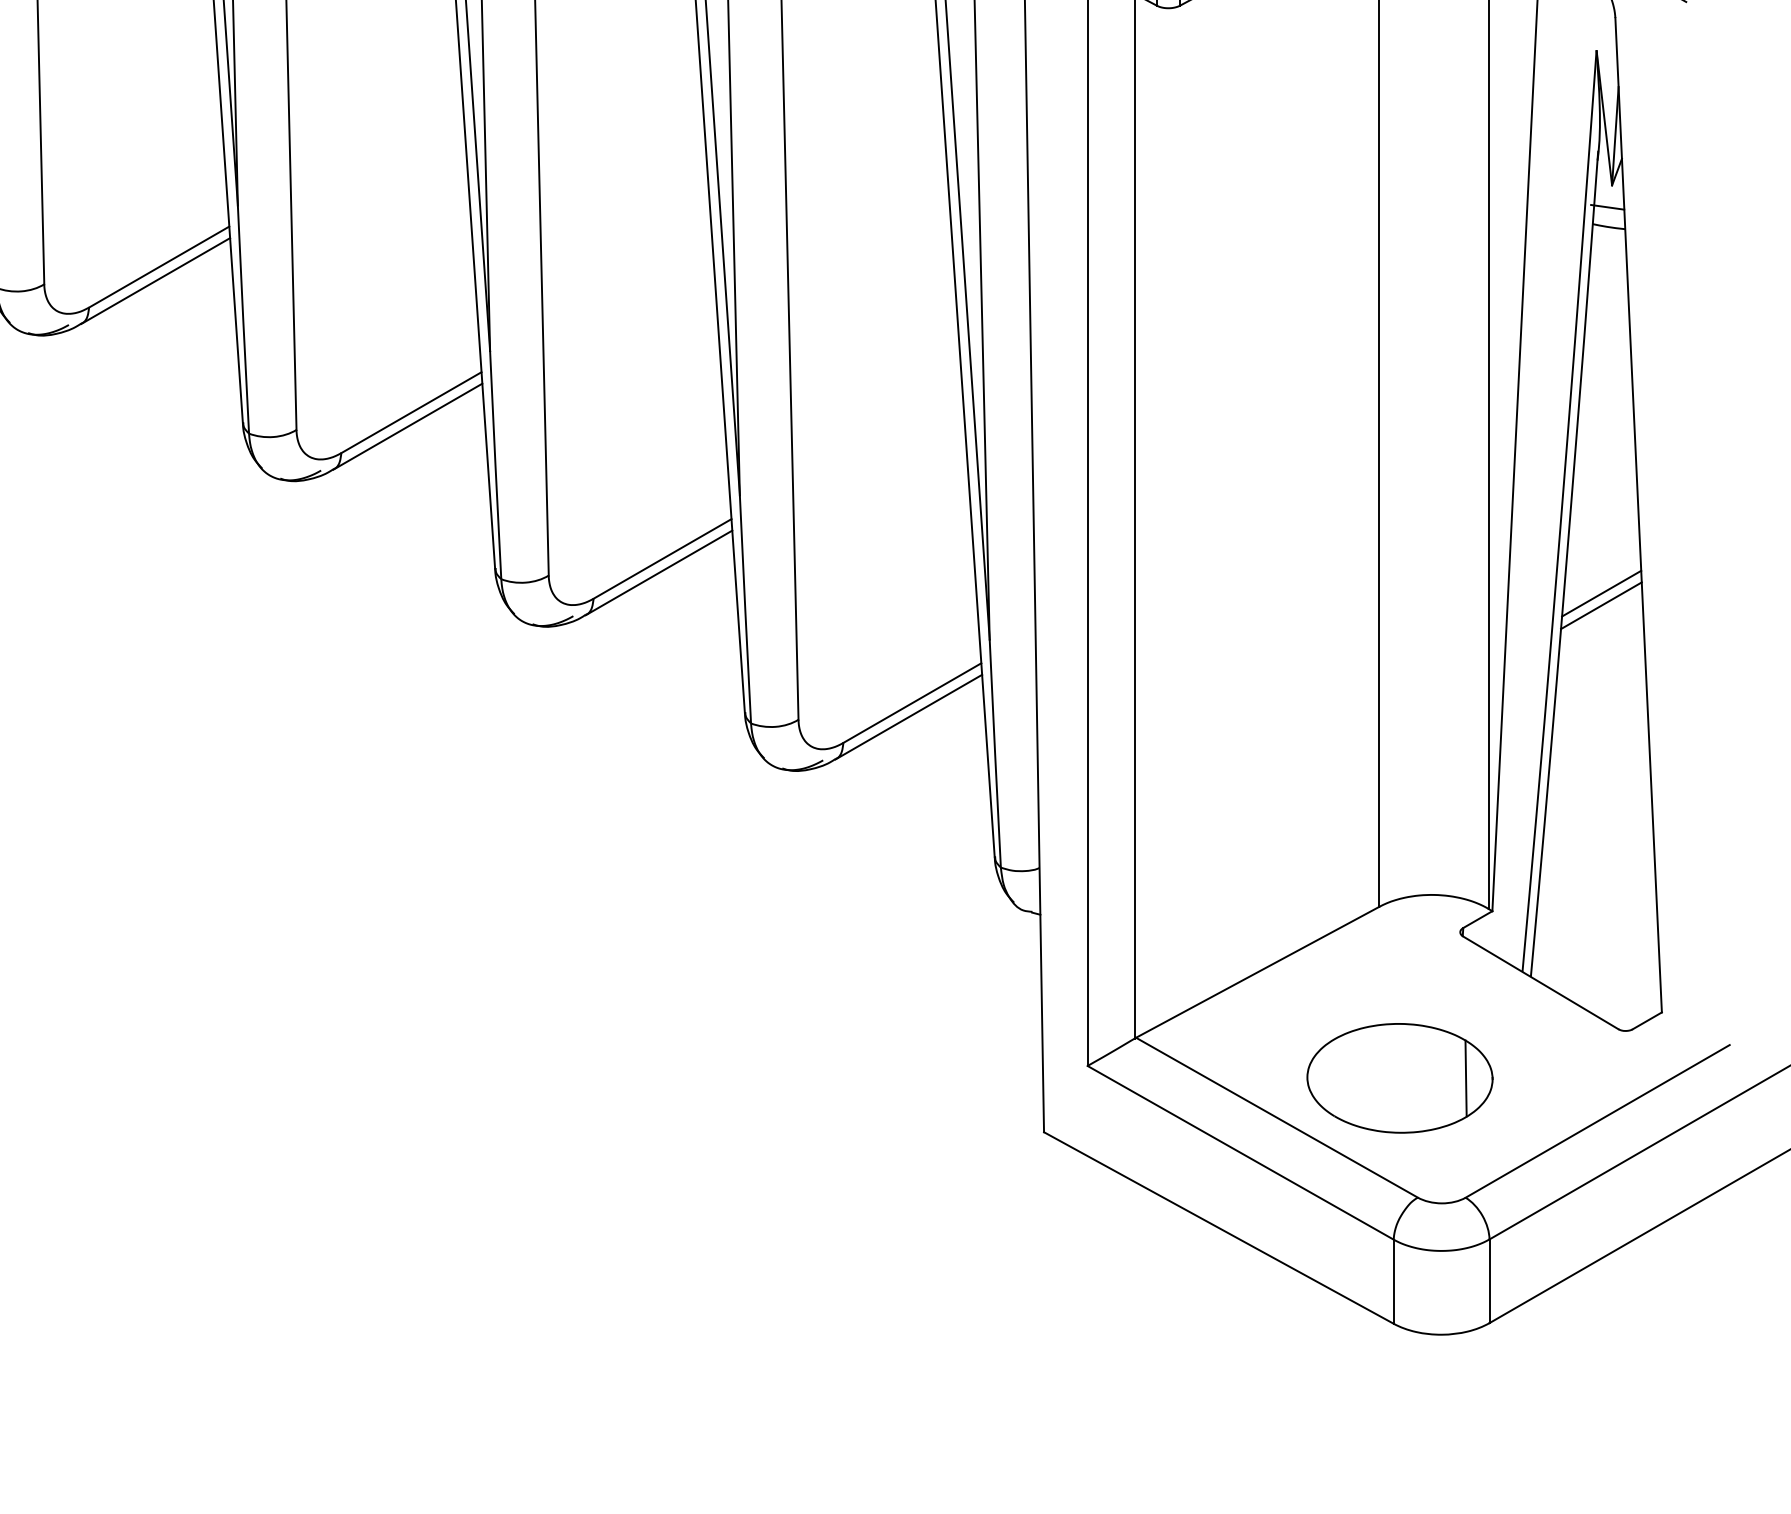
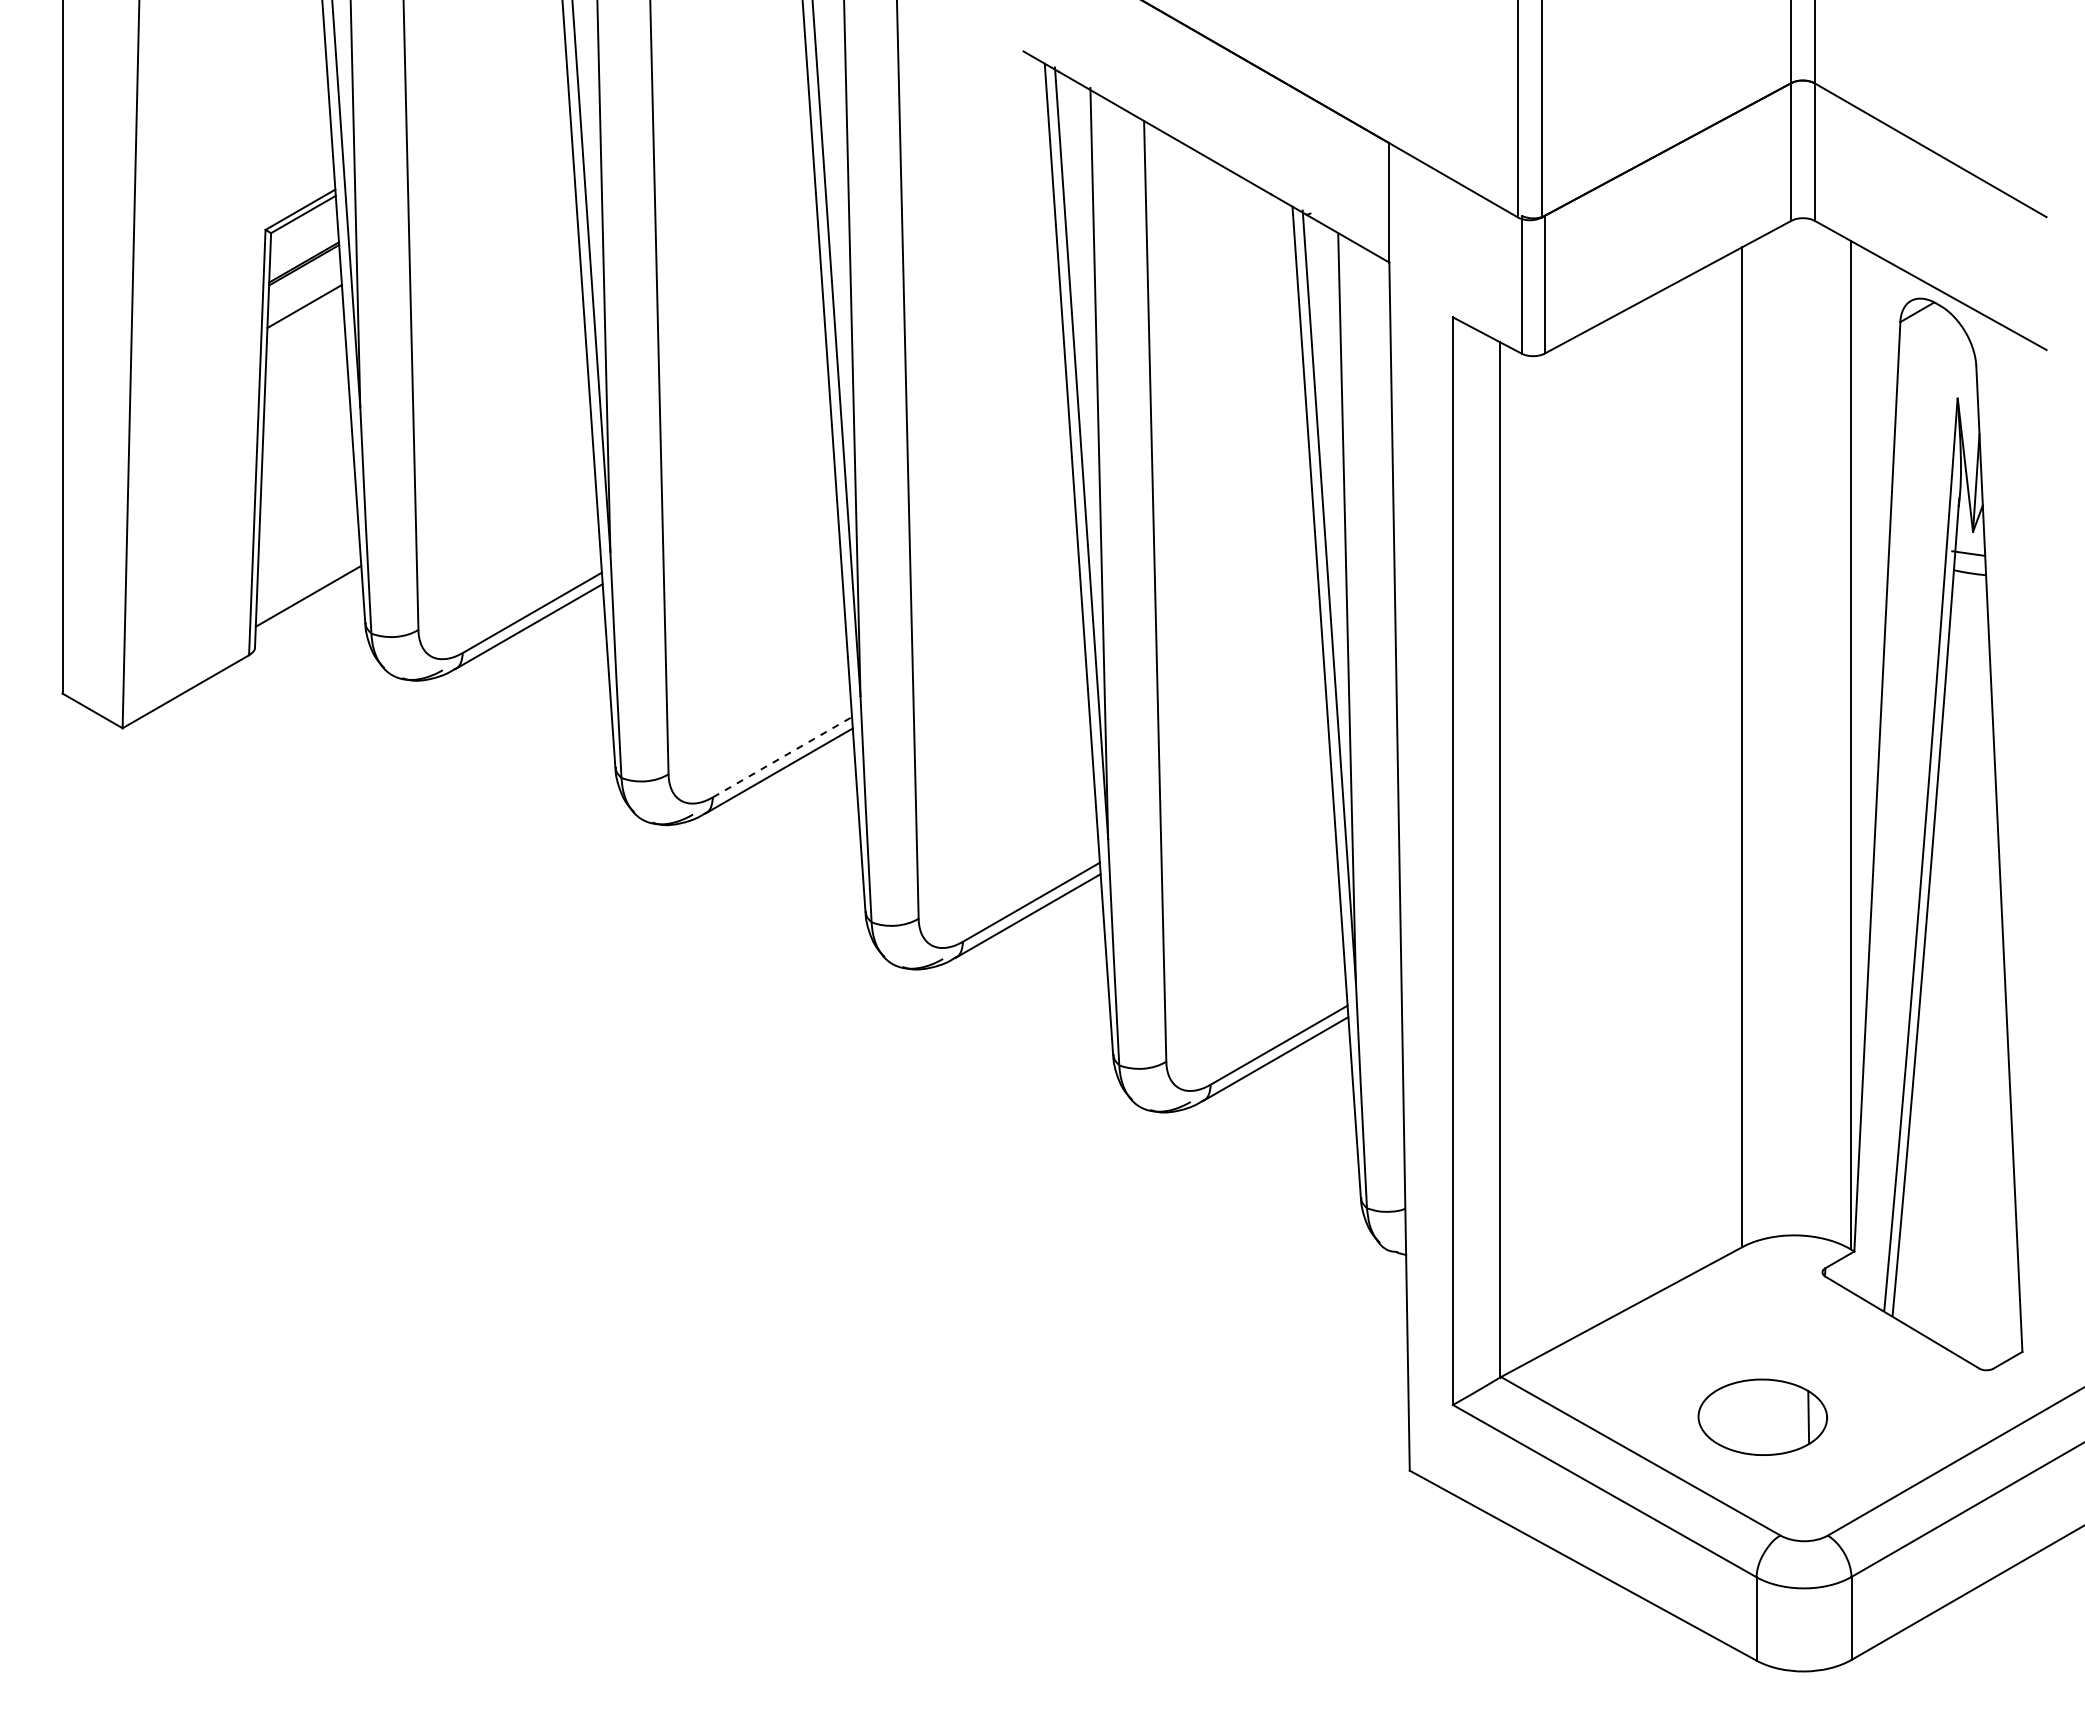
line: (411, 411) -> (782, 756), solid -> dashed
line: (1601, 593) -> (1962, 936), removed
line: (1601, 605) -> (1962, 948), removed
part: (1399, 1078) -> (1762, 1417), size x0.7

